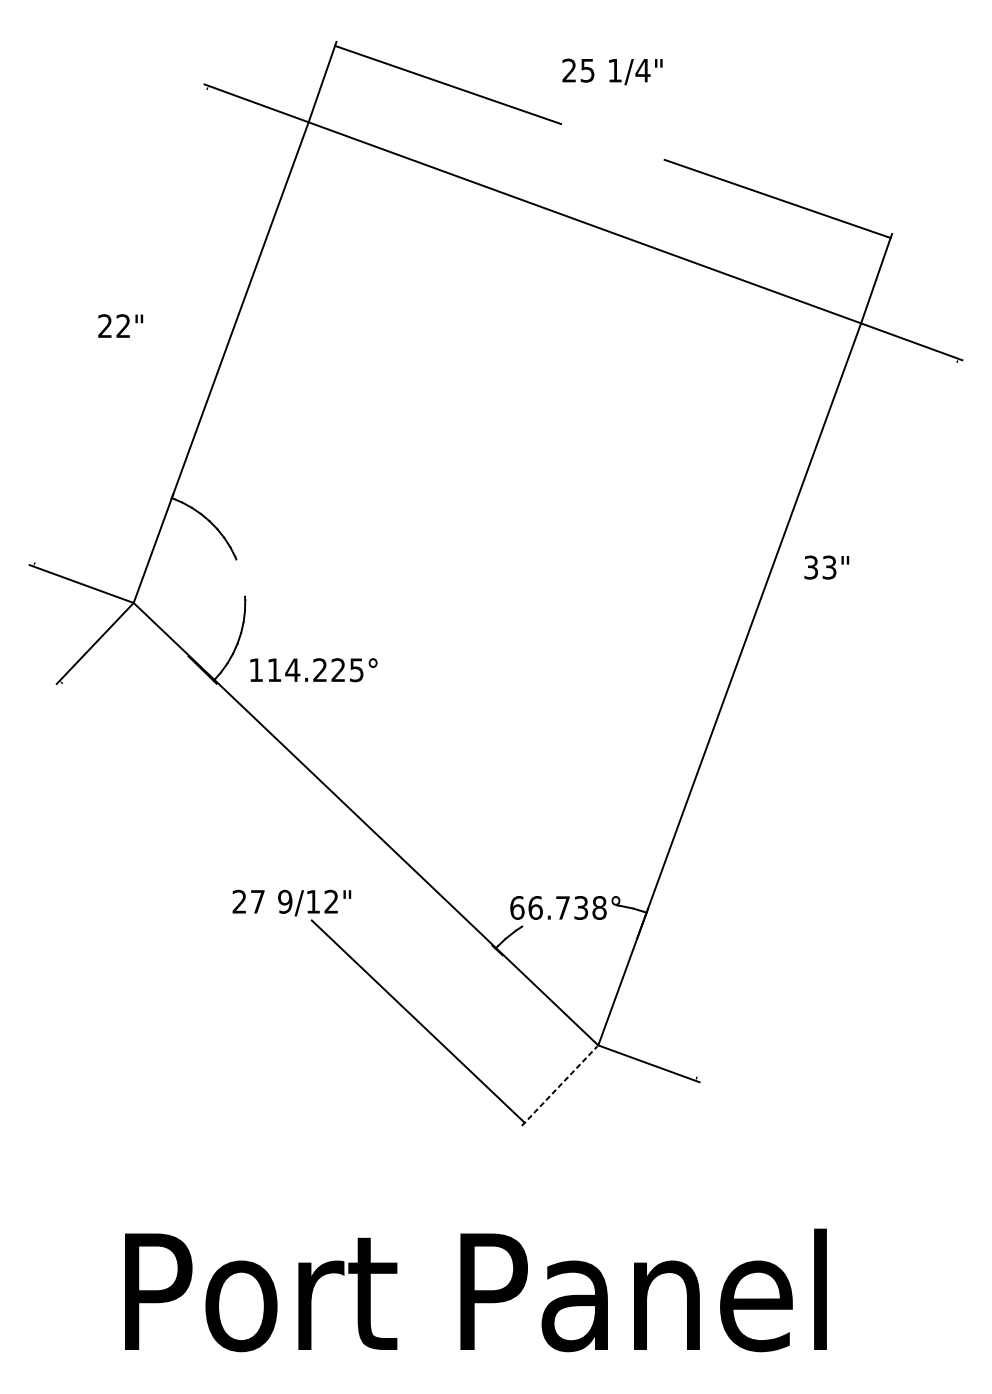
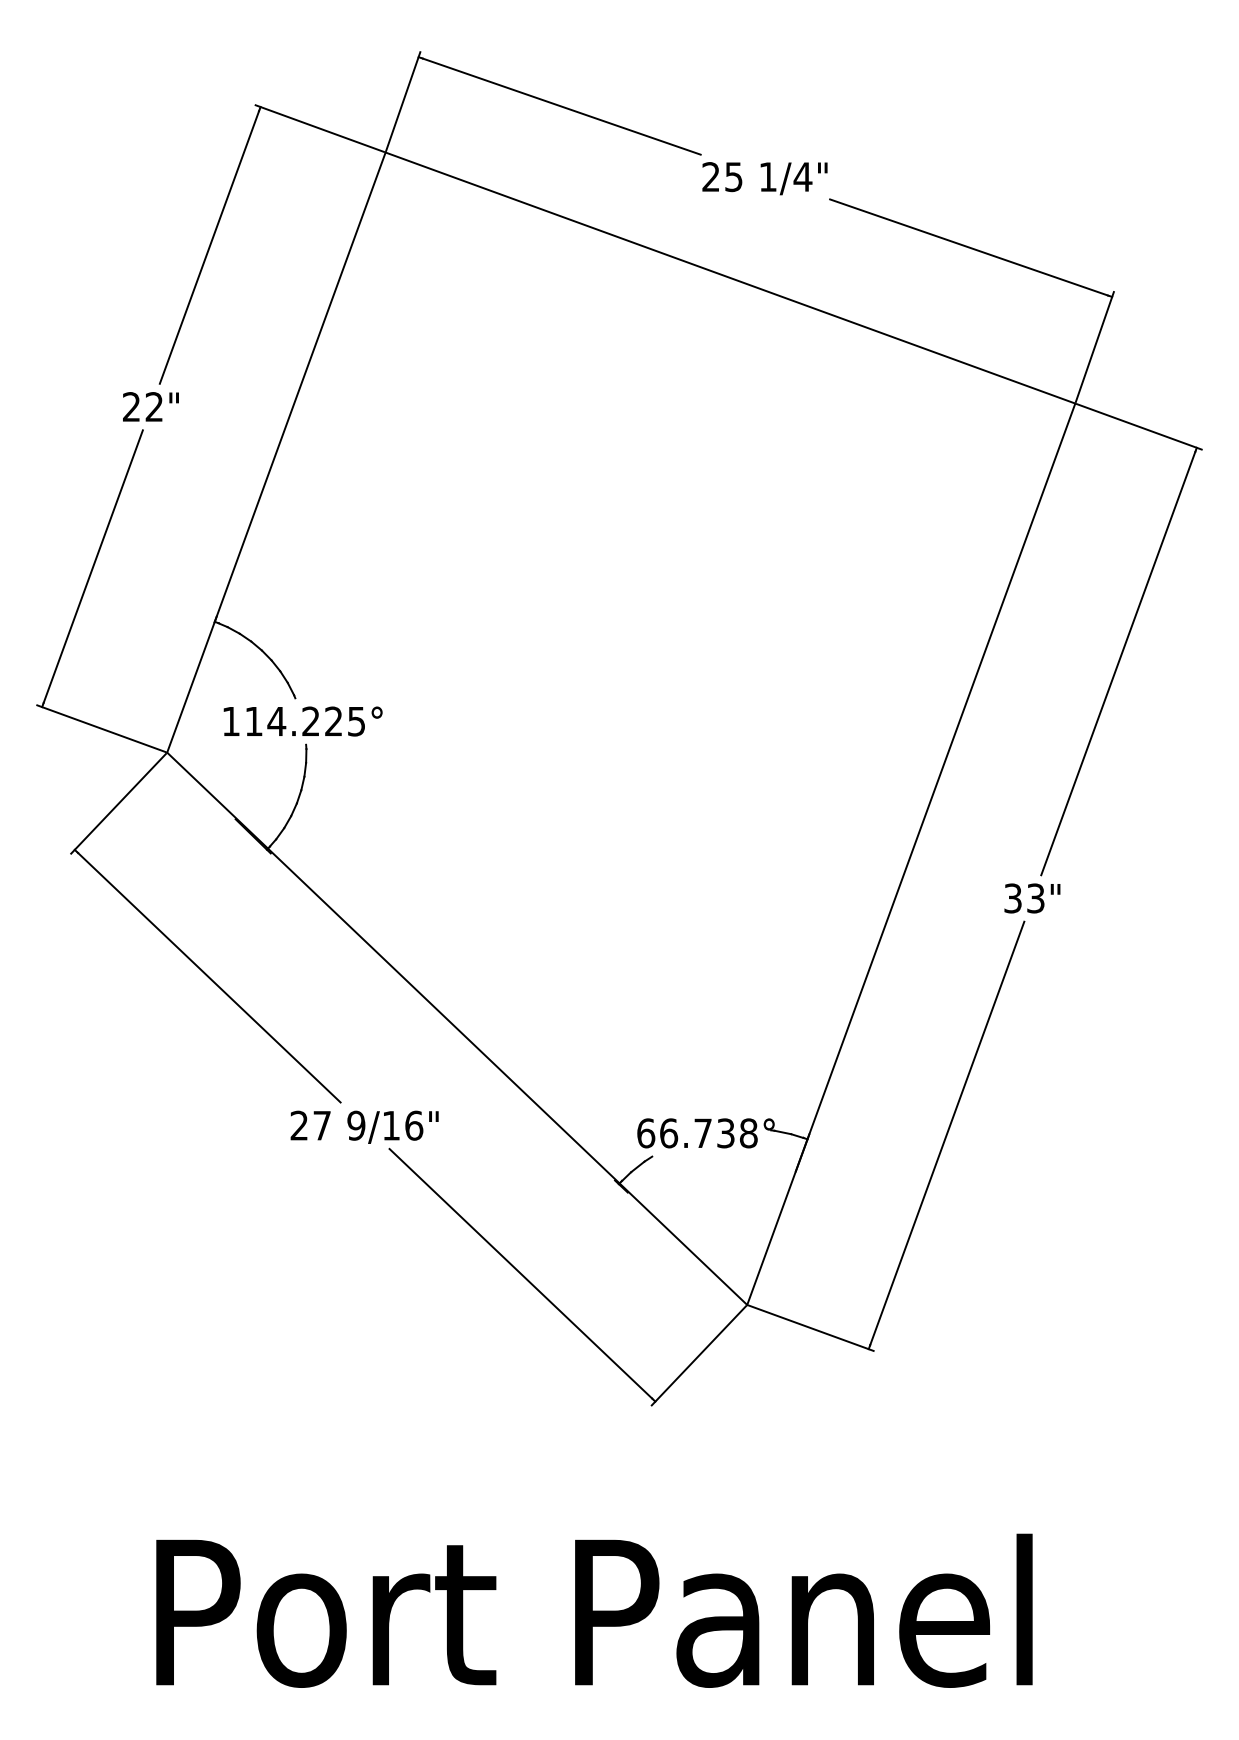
text: (612, 71) -> (764, 178), moved
line: (167, 196) -> (209, 245), added
line: (73, 455) -> (92, 568), added
line: (895, 529) -> (1118, 661), added
text: (826, 567) -> (1032, 898), moved
text: (313, 670) -> (302, 721), moved
line: (165, 781) -> (207, 975), added
text: (331, 901) -> (414, 1125), 9/12" -> 9/16"
line: (757, 909) -> (946, 1135), added
line: (560, 1085) -> (699, 1355), dashed -> solid

